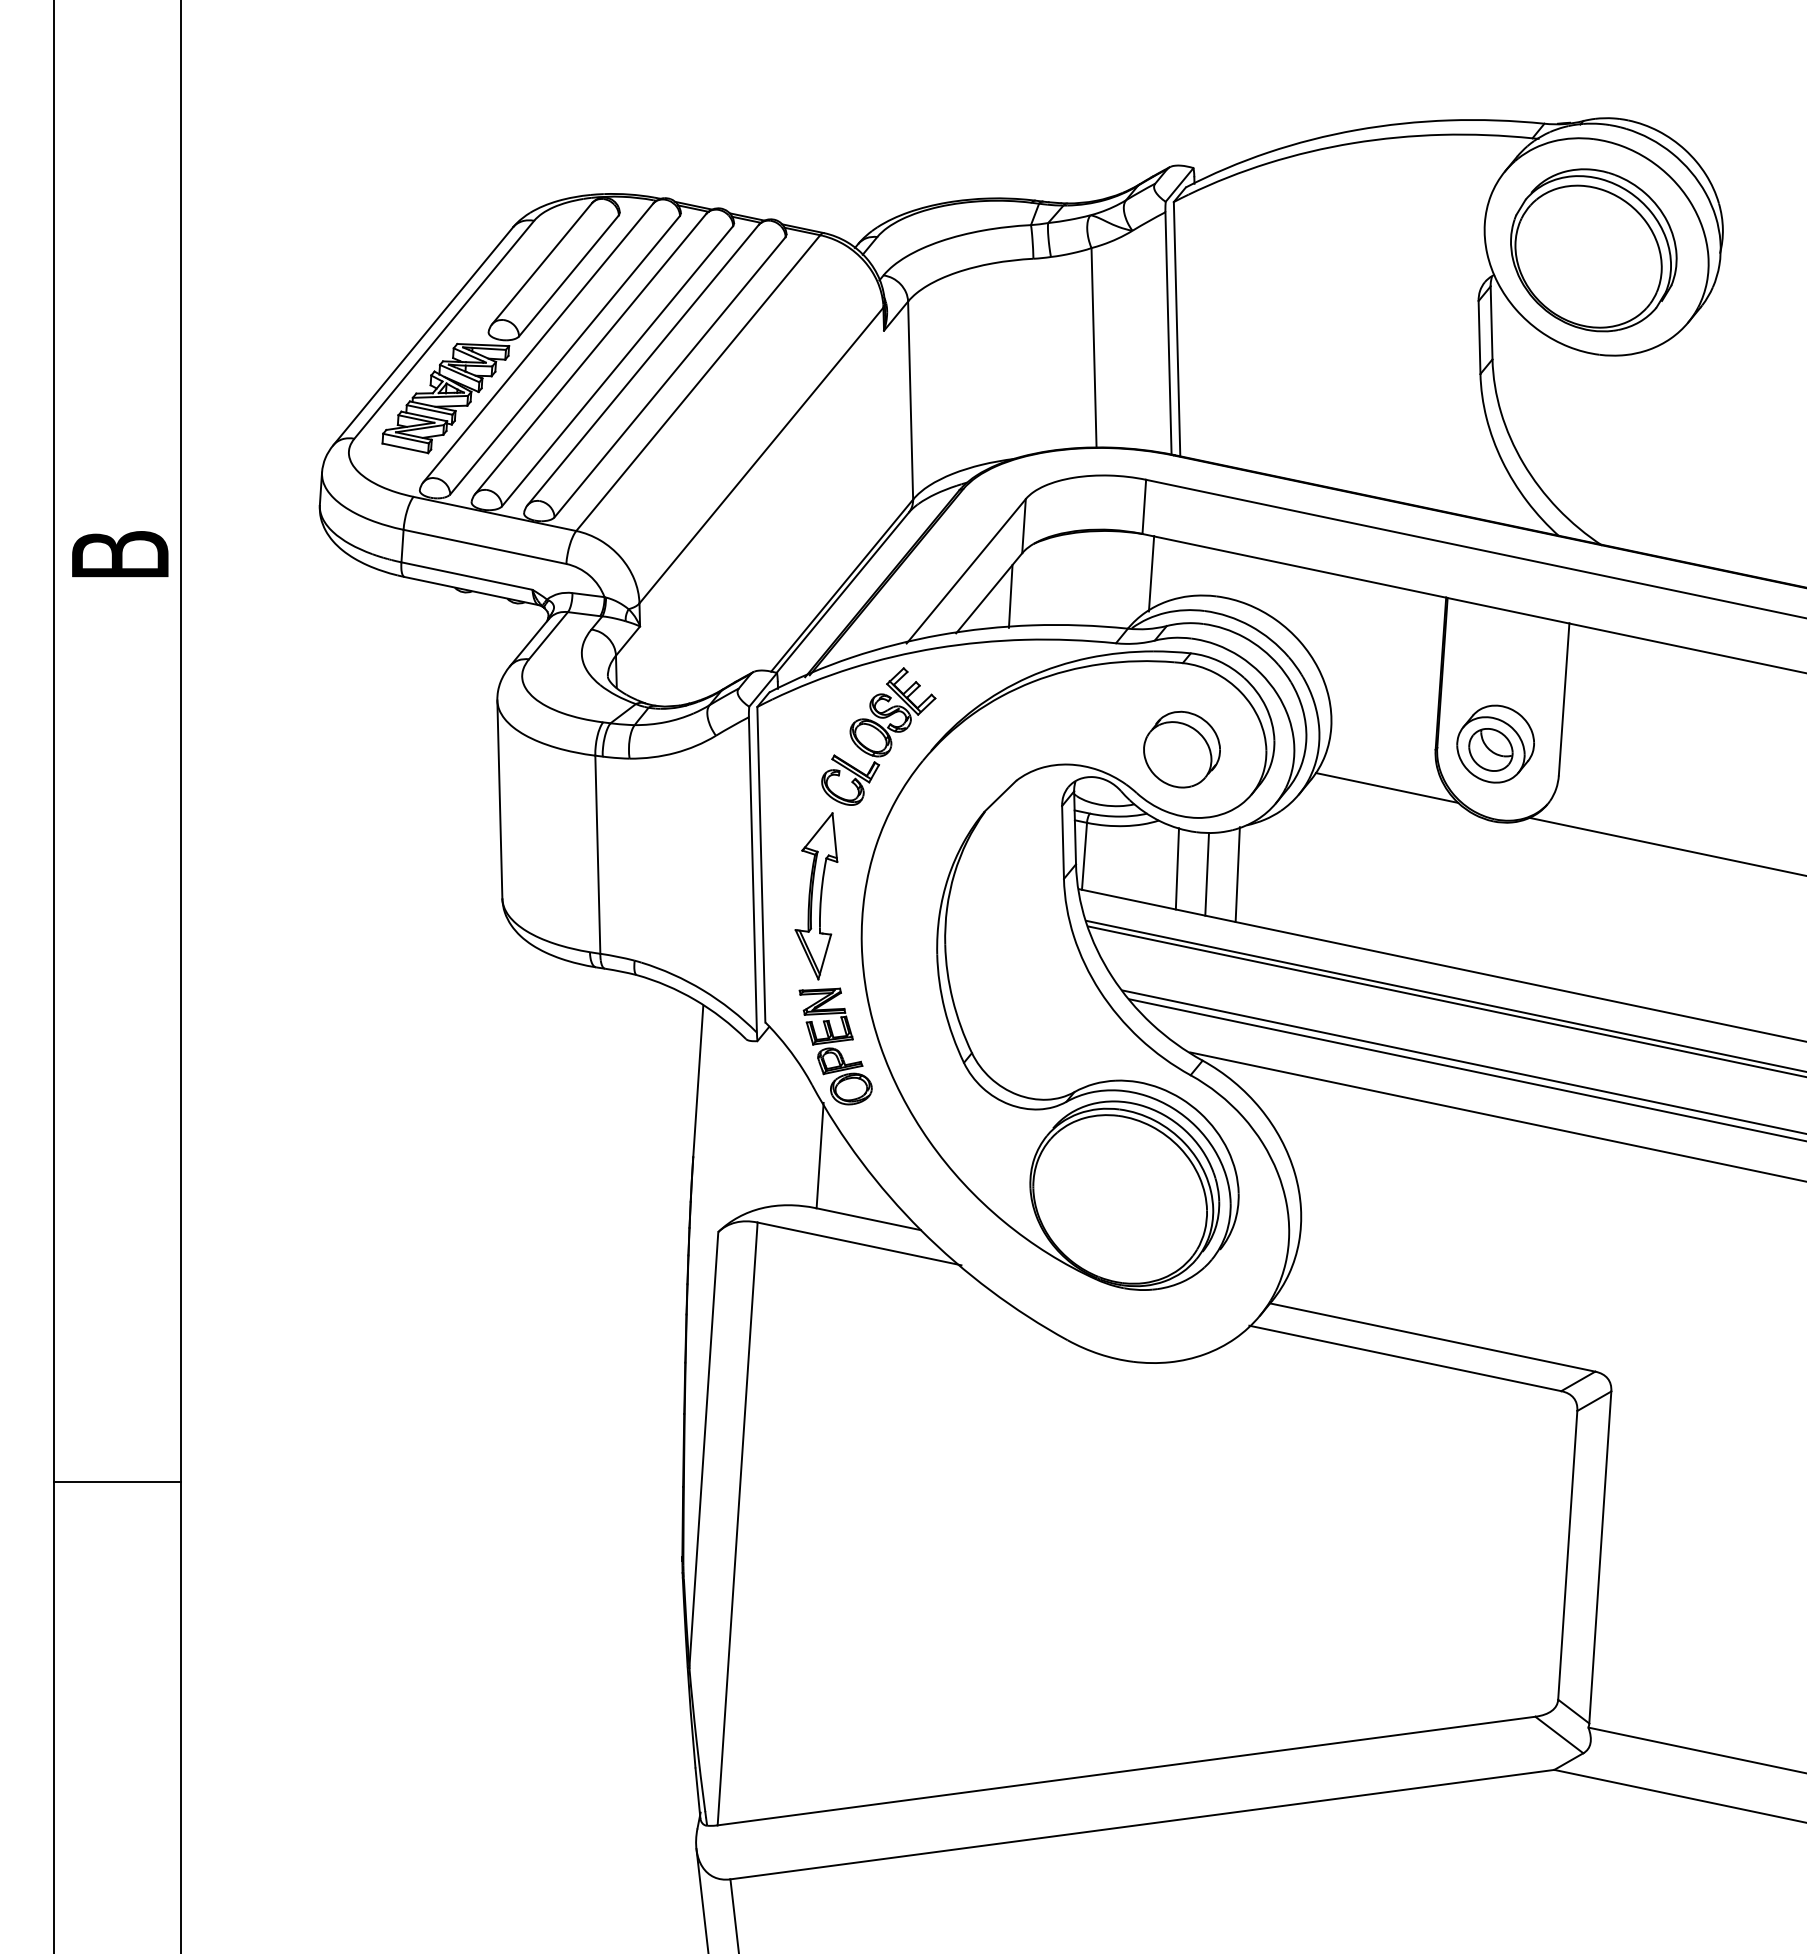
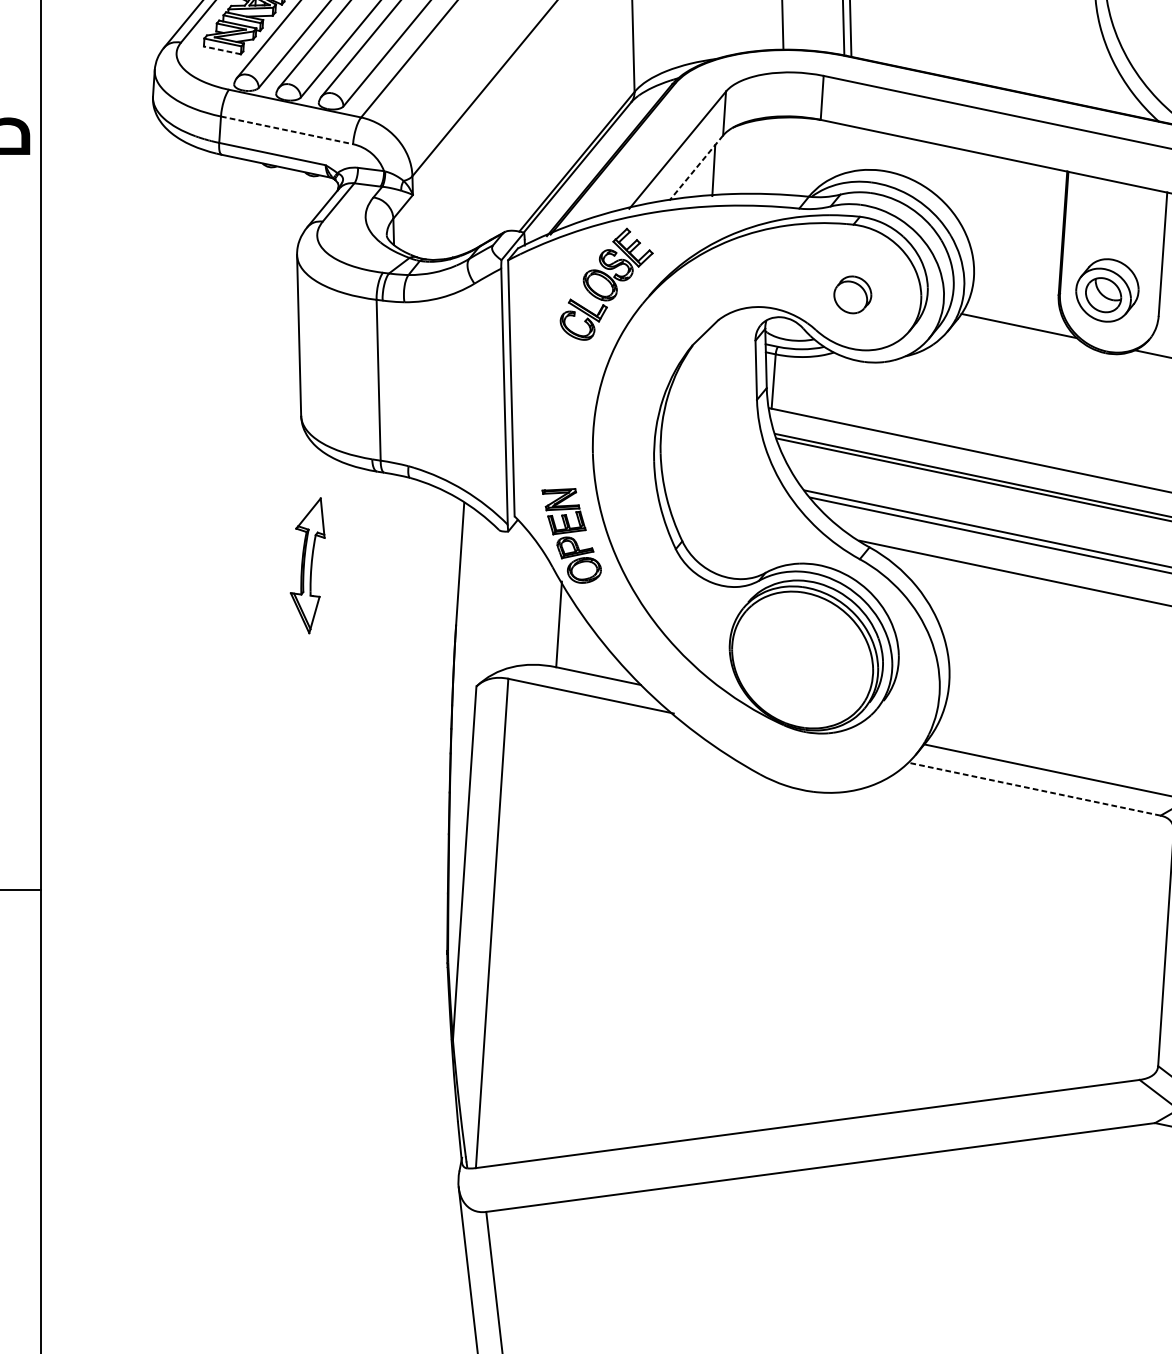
line: (404, 448) -> (221, 50), solid -> dashed
line: (485, 547) -> (287, 130), solid -> dashed
line: (1151, 573) -> (828, 151), removed
line: (989, 593) -> (696, 168), solid -> dashed
part: (1181, 749) -> (852, 294), size x0.6
line: (1177, 868) -> (849, 391), removed
line: (1207, 874) -> (873, 396), removed
line: (1237, 874) -> (897, 396), removed
part: (816, 896) -> (307, 565), moved
line: (1404, 1358) -> (1033, 789), solid -> dashed

